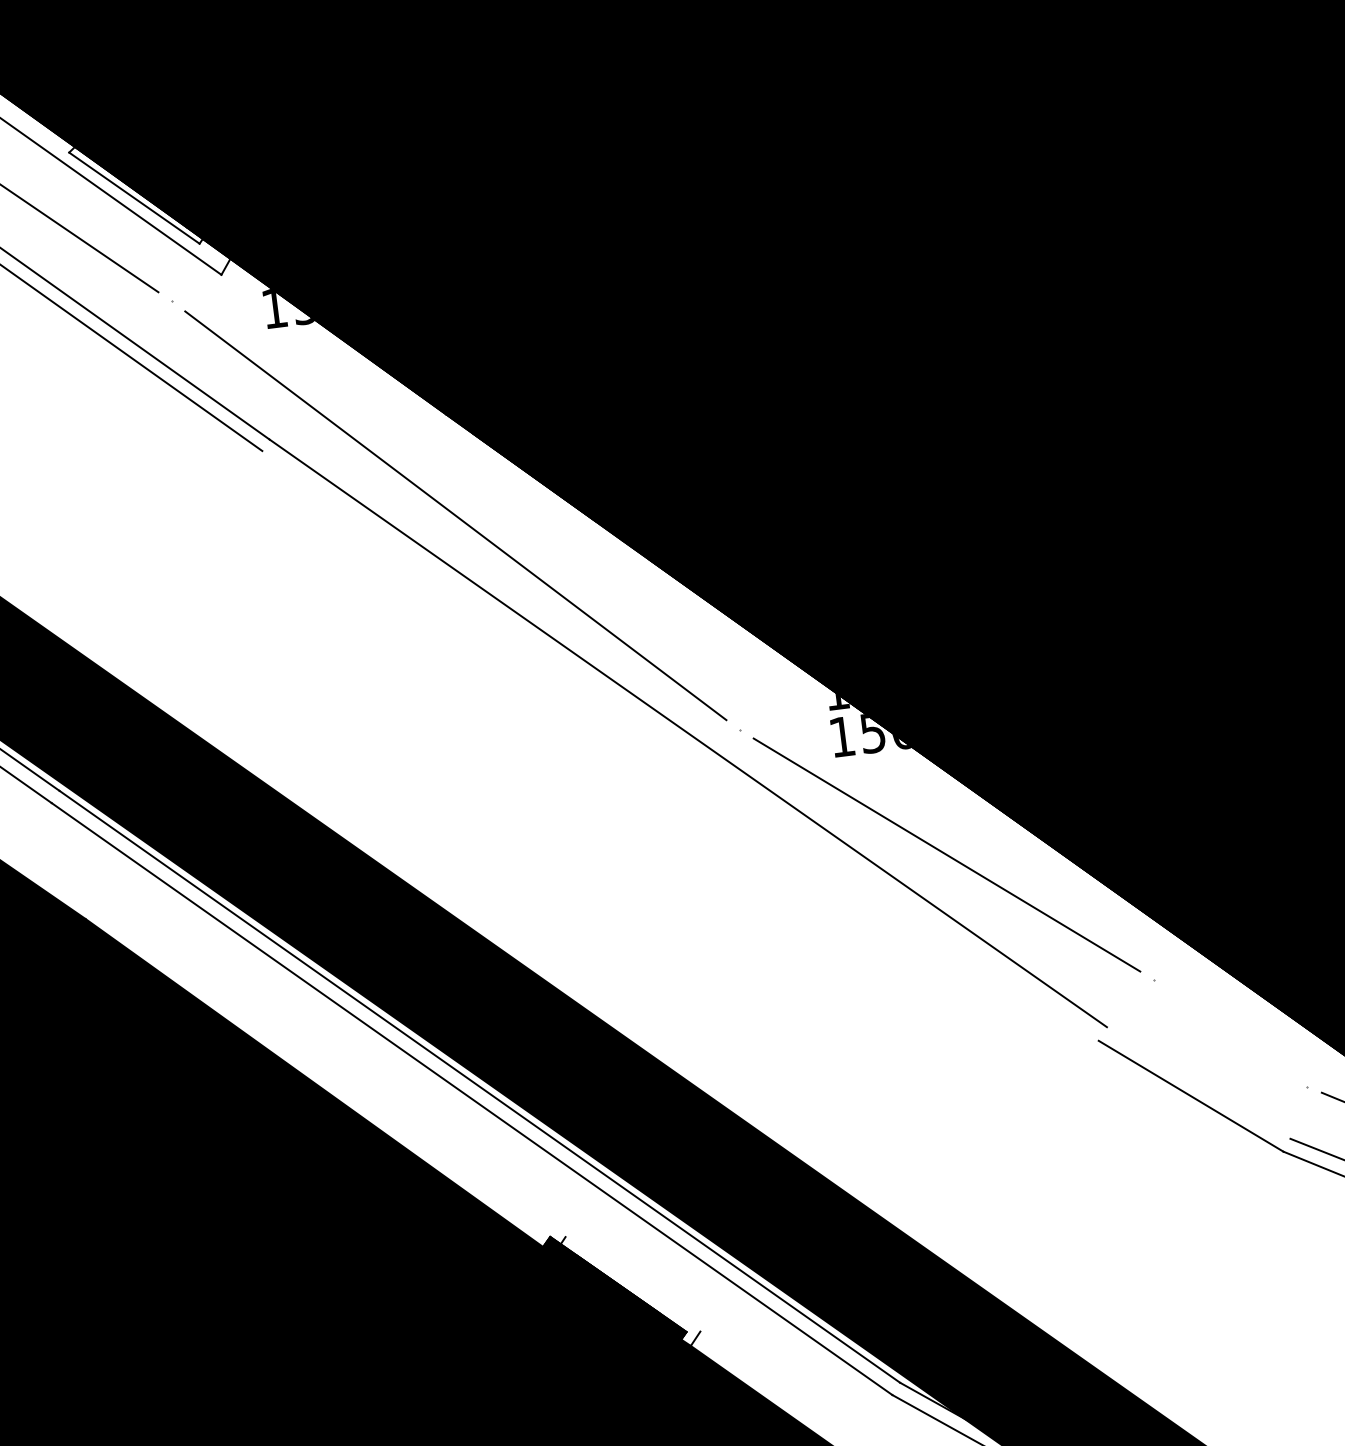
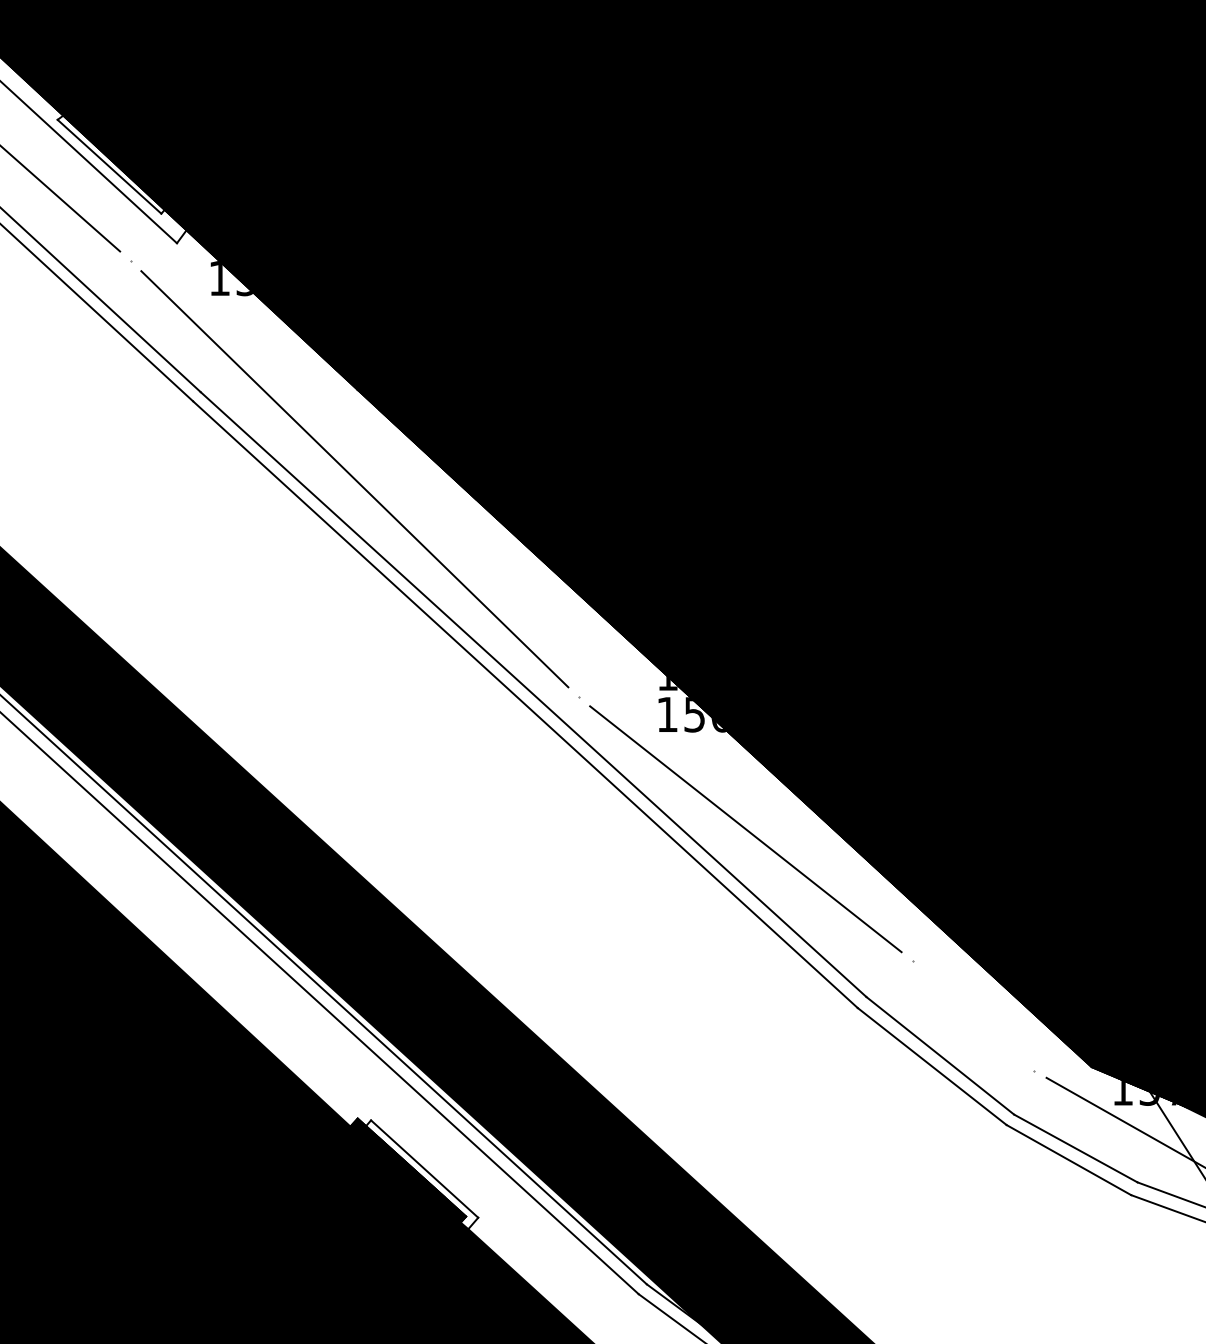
line: (680, 745) -> (525, 704), added
line: (1198, 1082) -> (940, 1055), added
line: (632, 1283) -> (424, 1168), added

